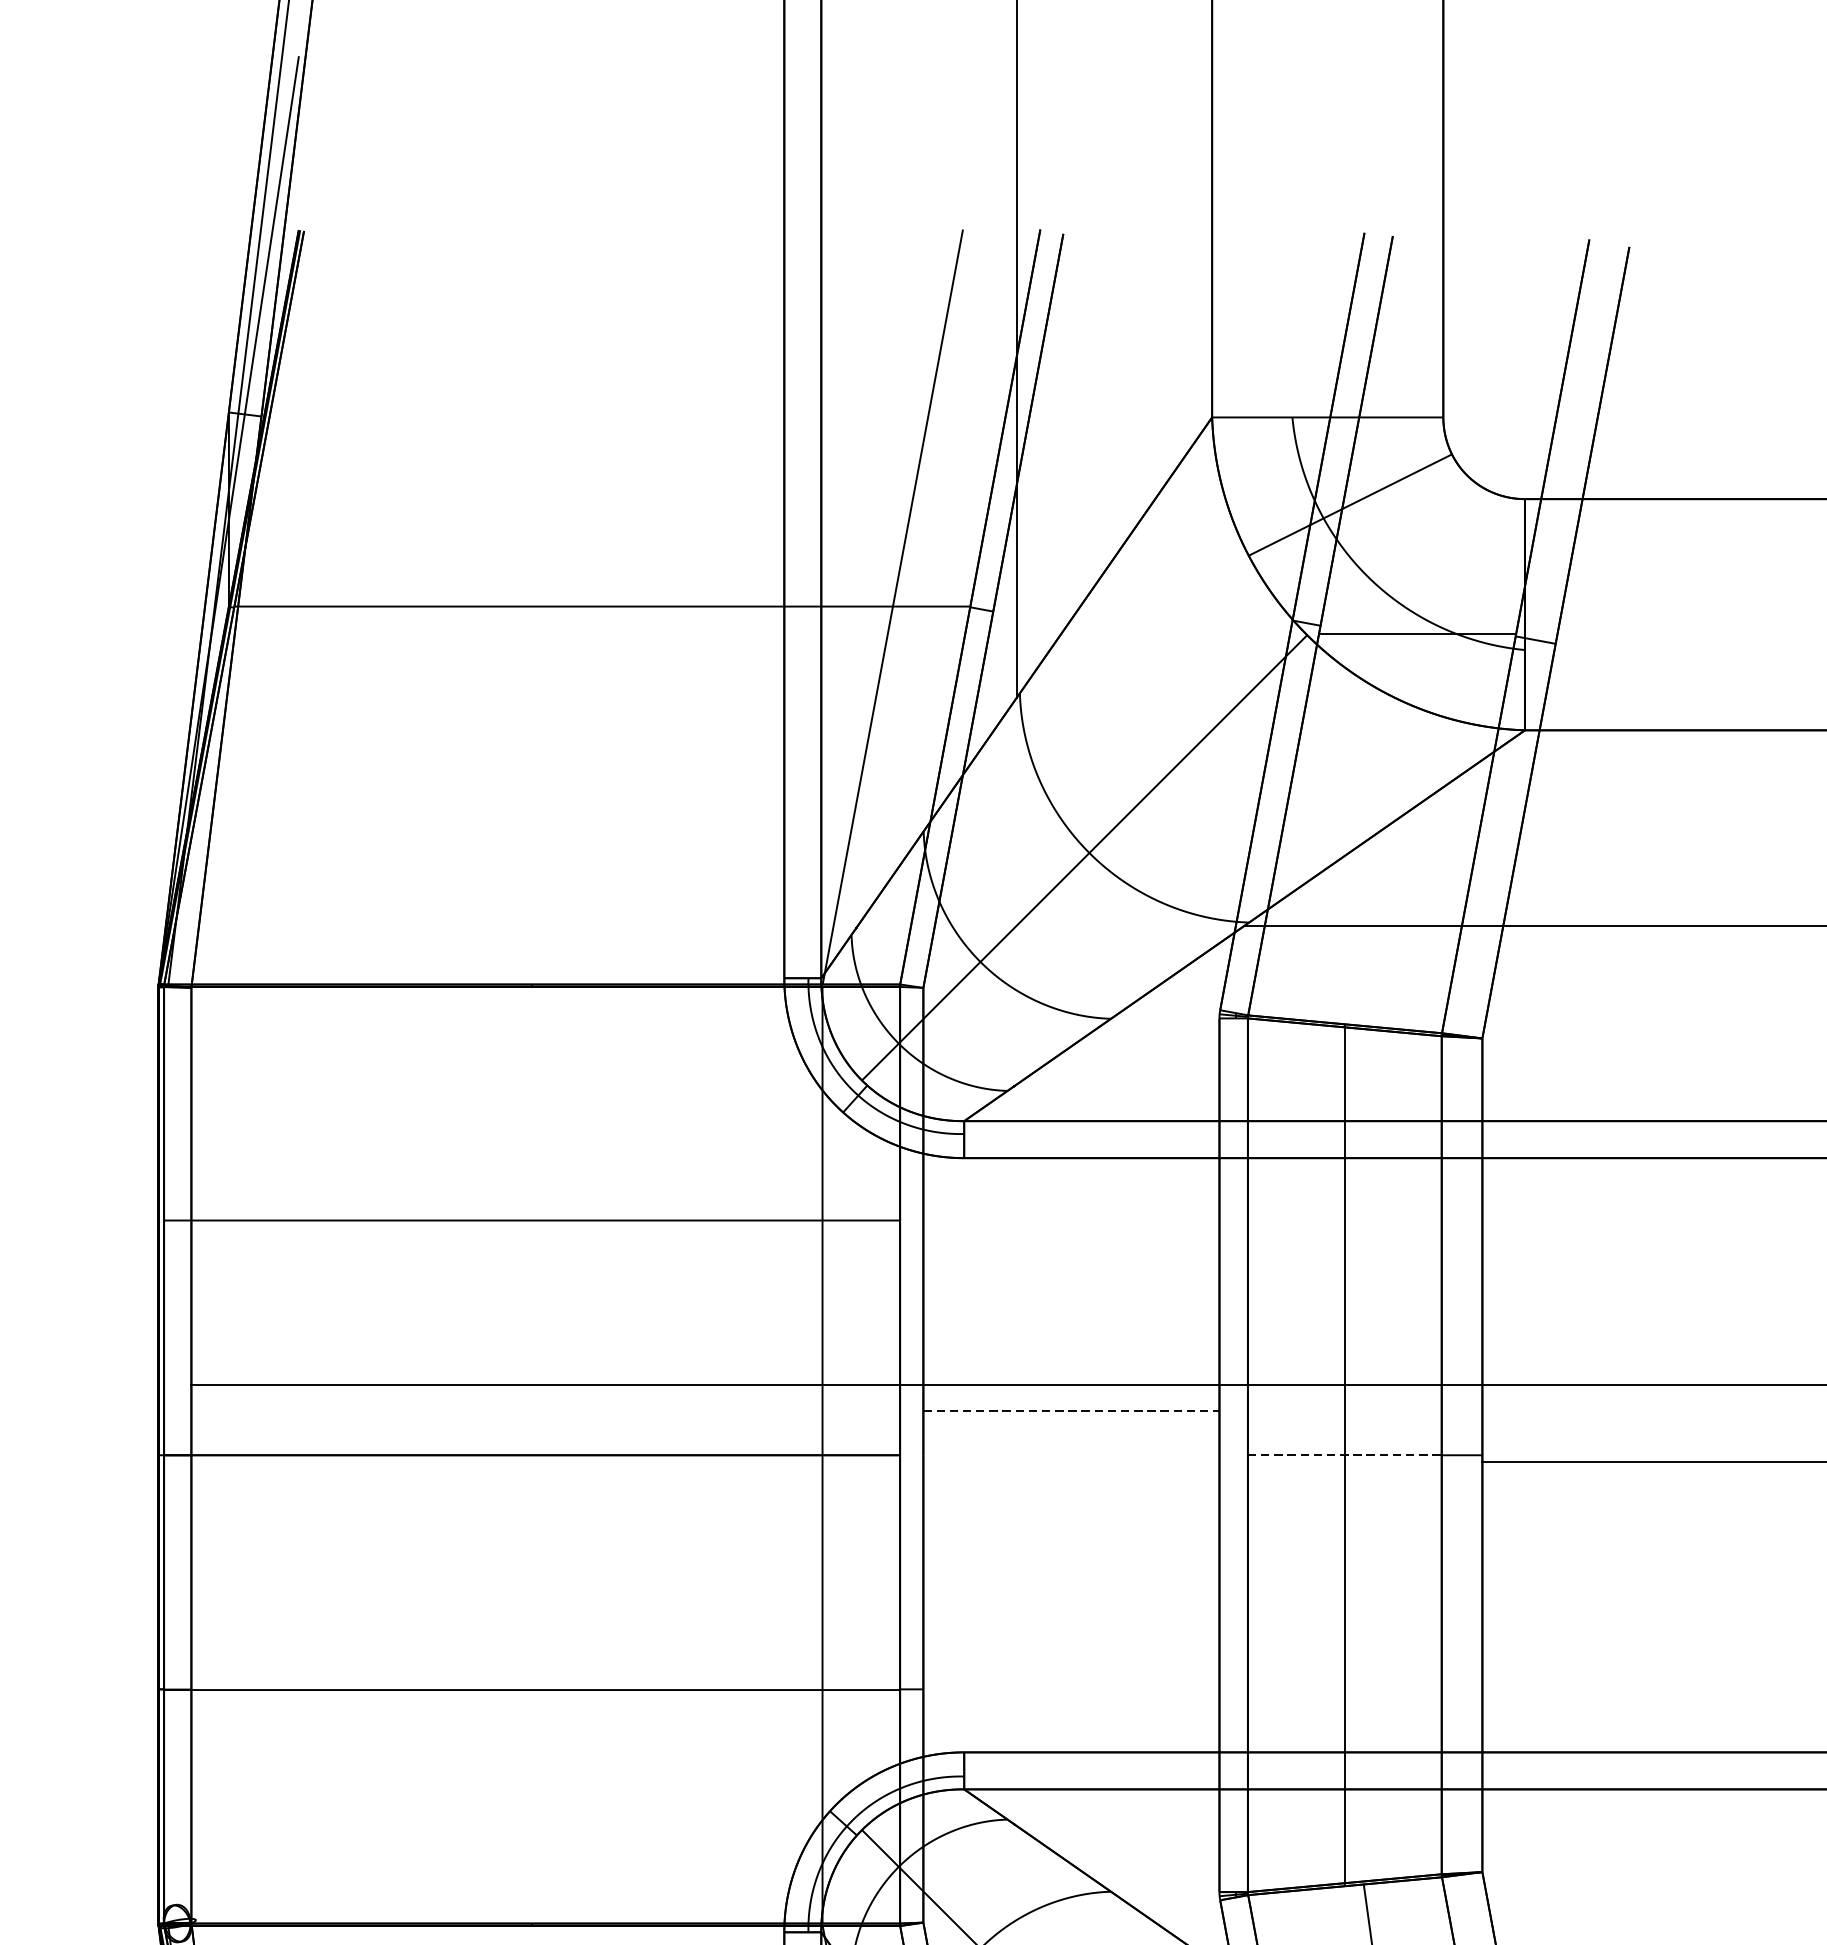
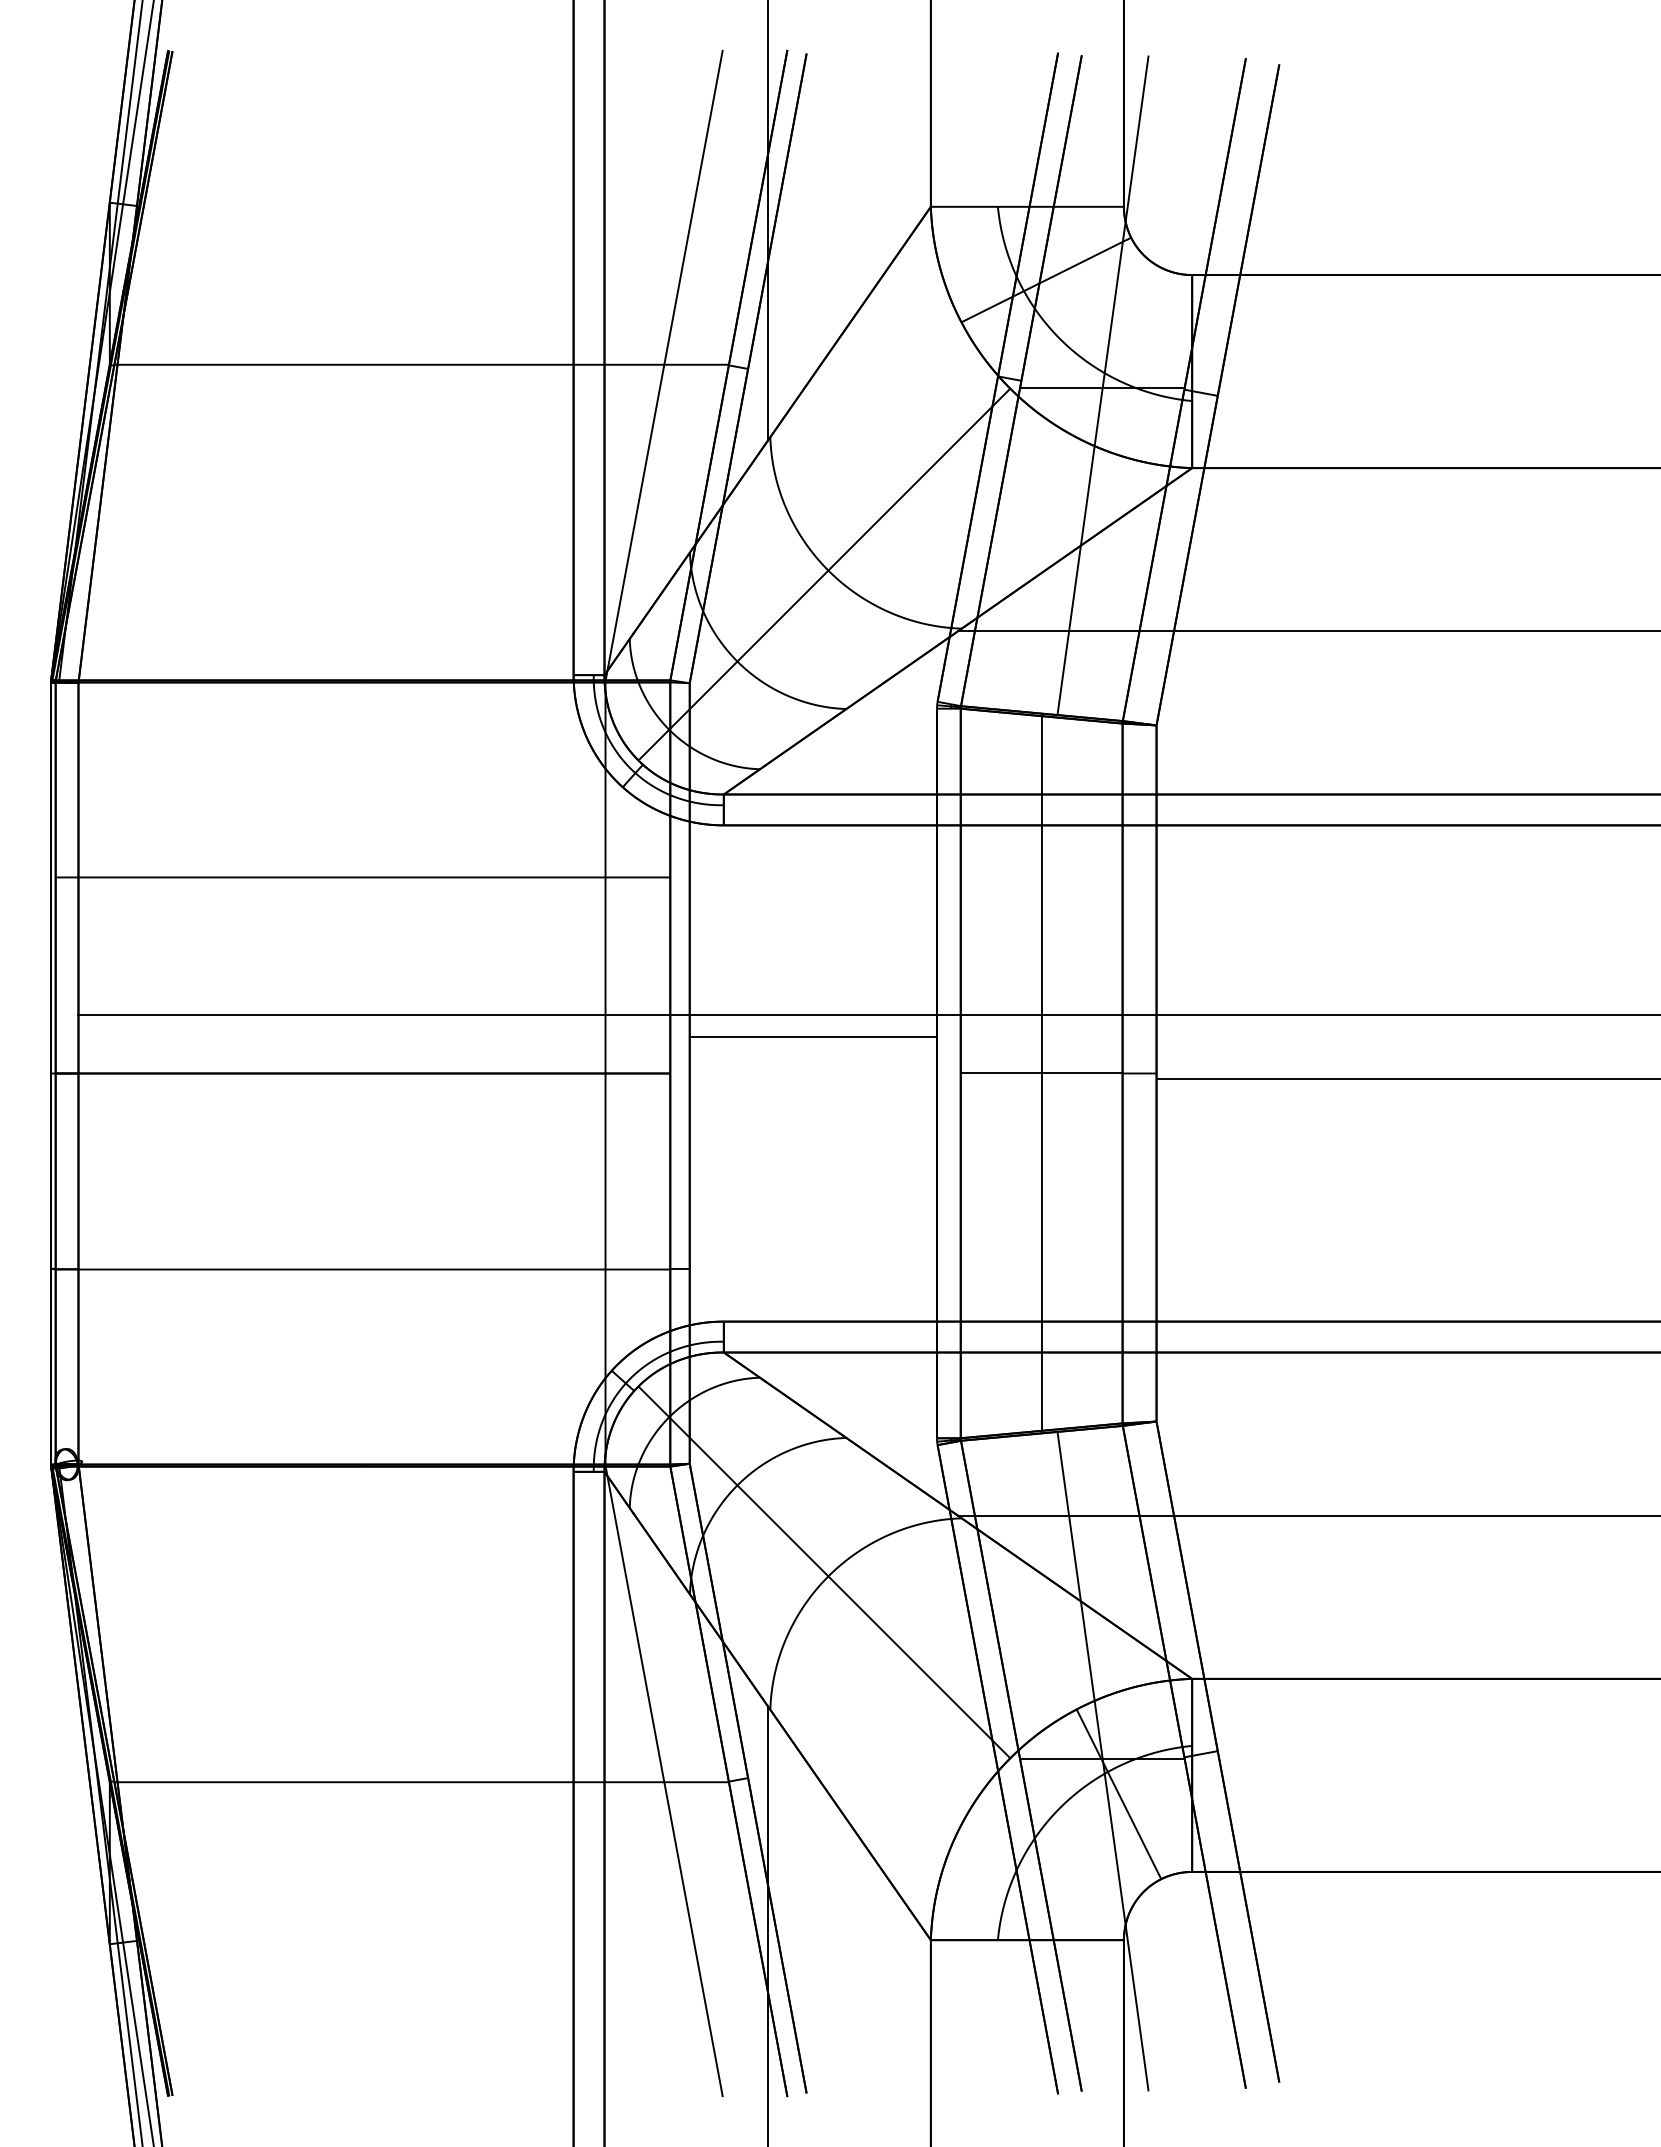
line: (1417, 631) -> (1102, 385), added
line: (1071, 1410) -> (813, 1036), dashed -> solid
line: (1344, 1455) -> (1041, 1073), dashed -> solid

